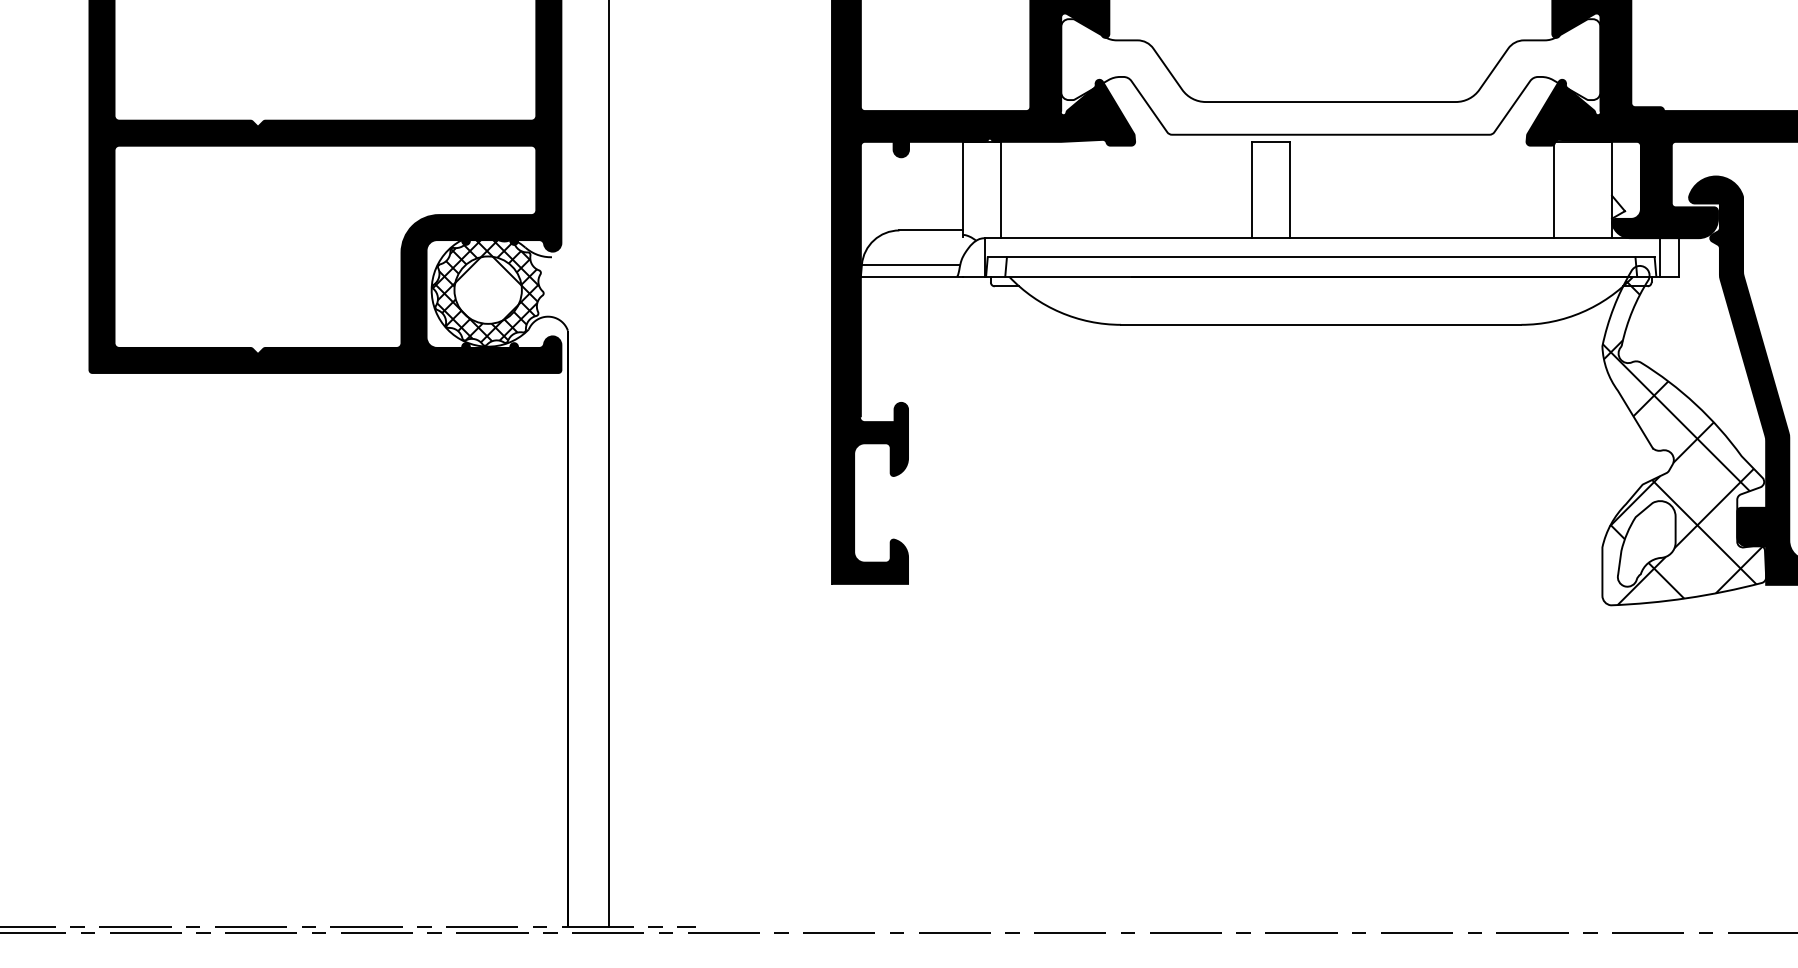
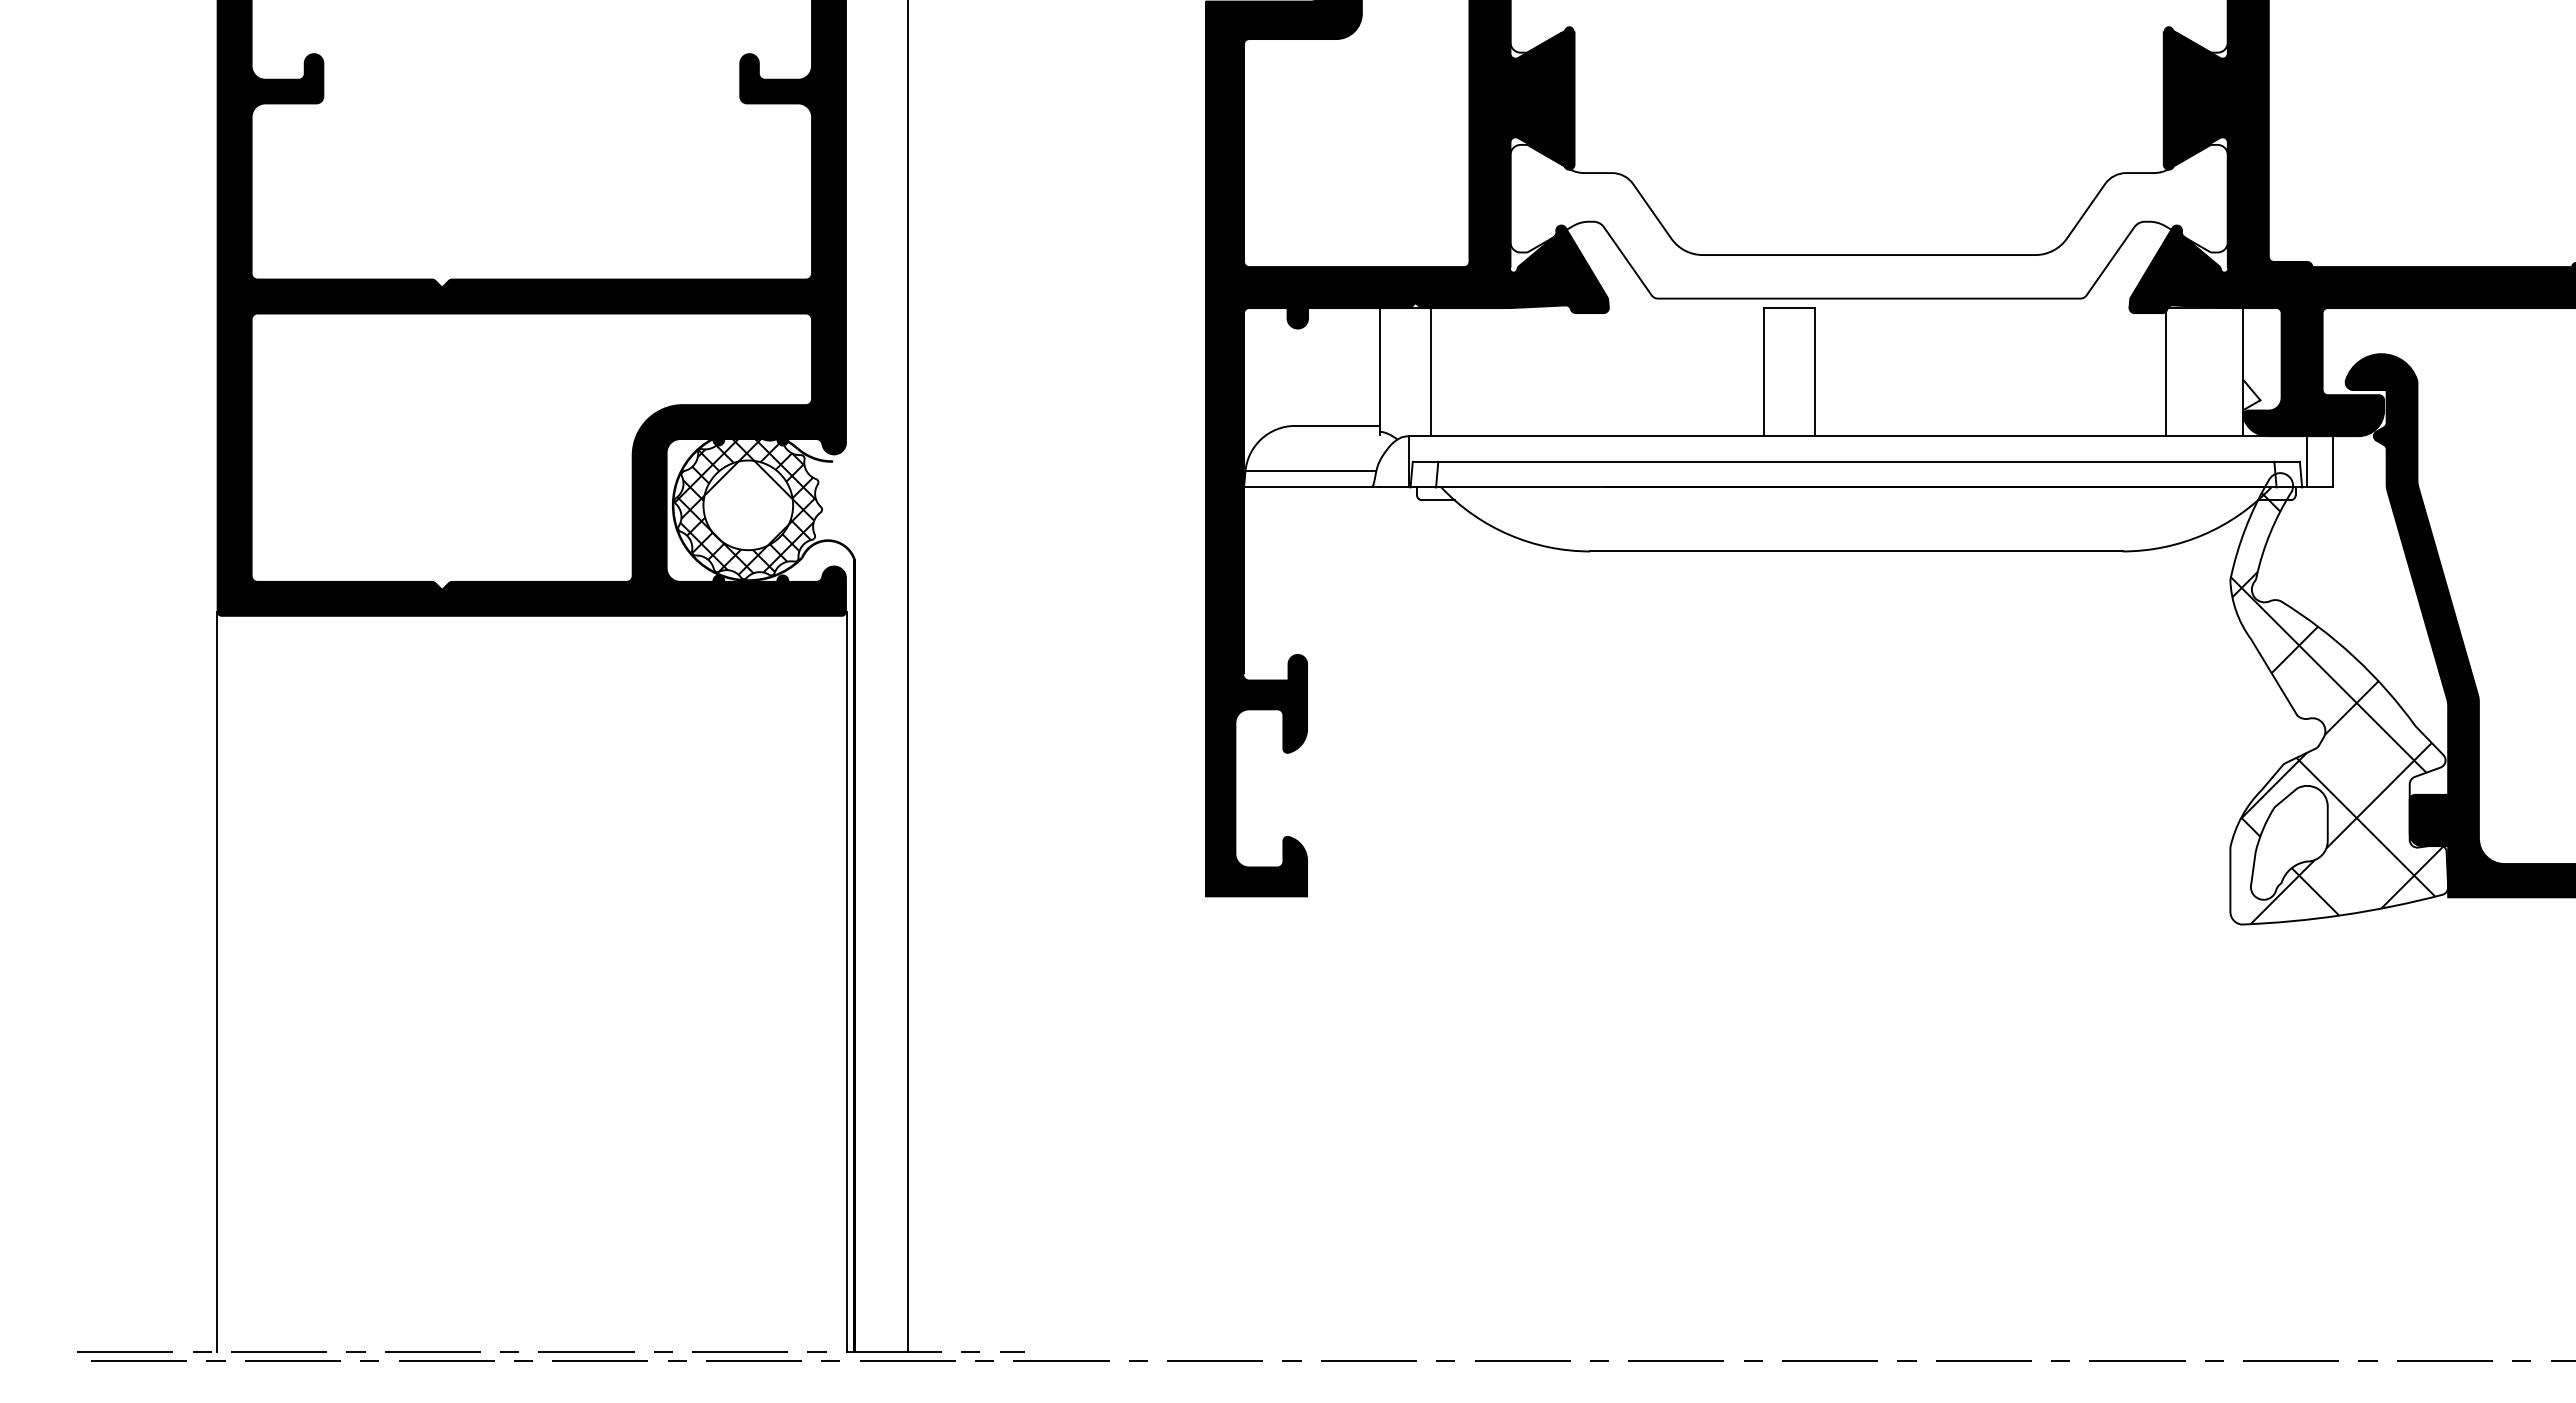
line: (88, 648) -> (216, 981), added
line: (562, 648) -> (846, 981), added

